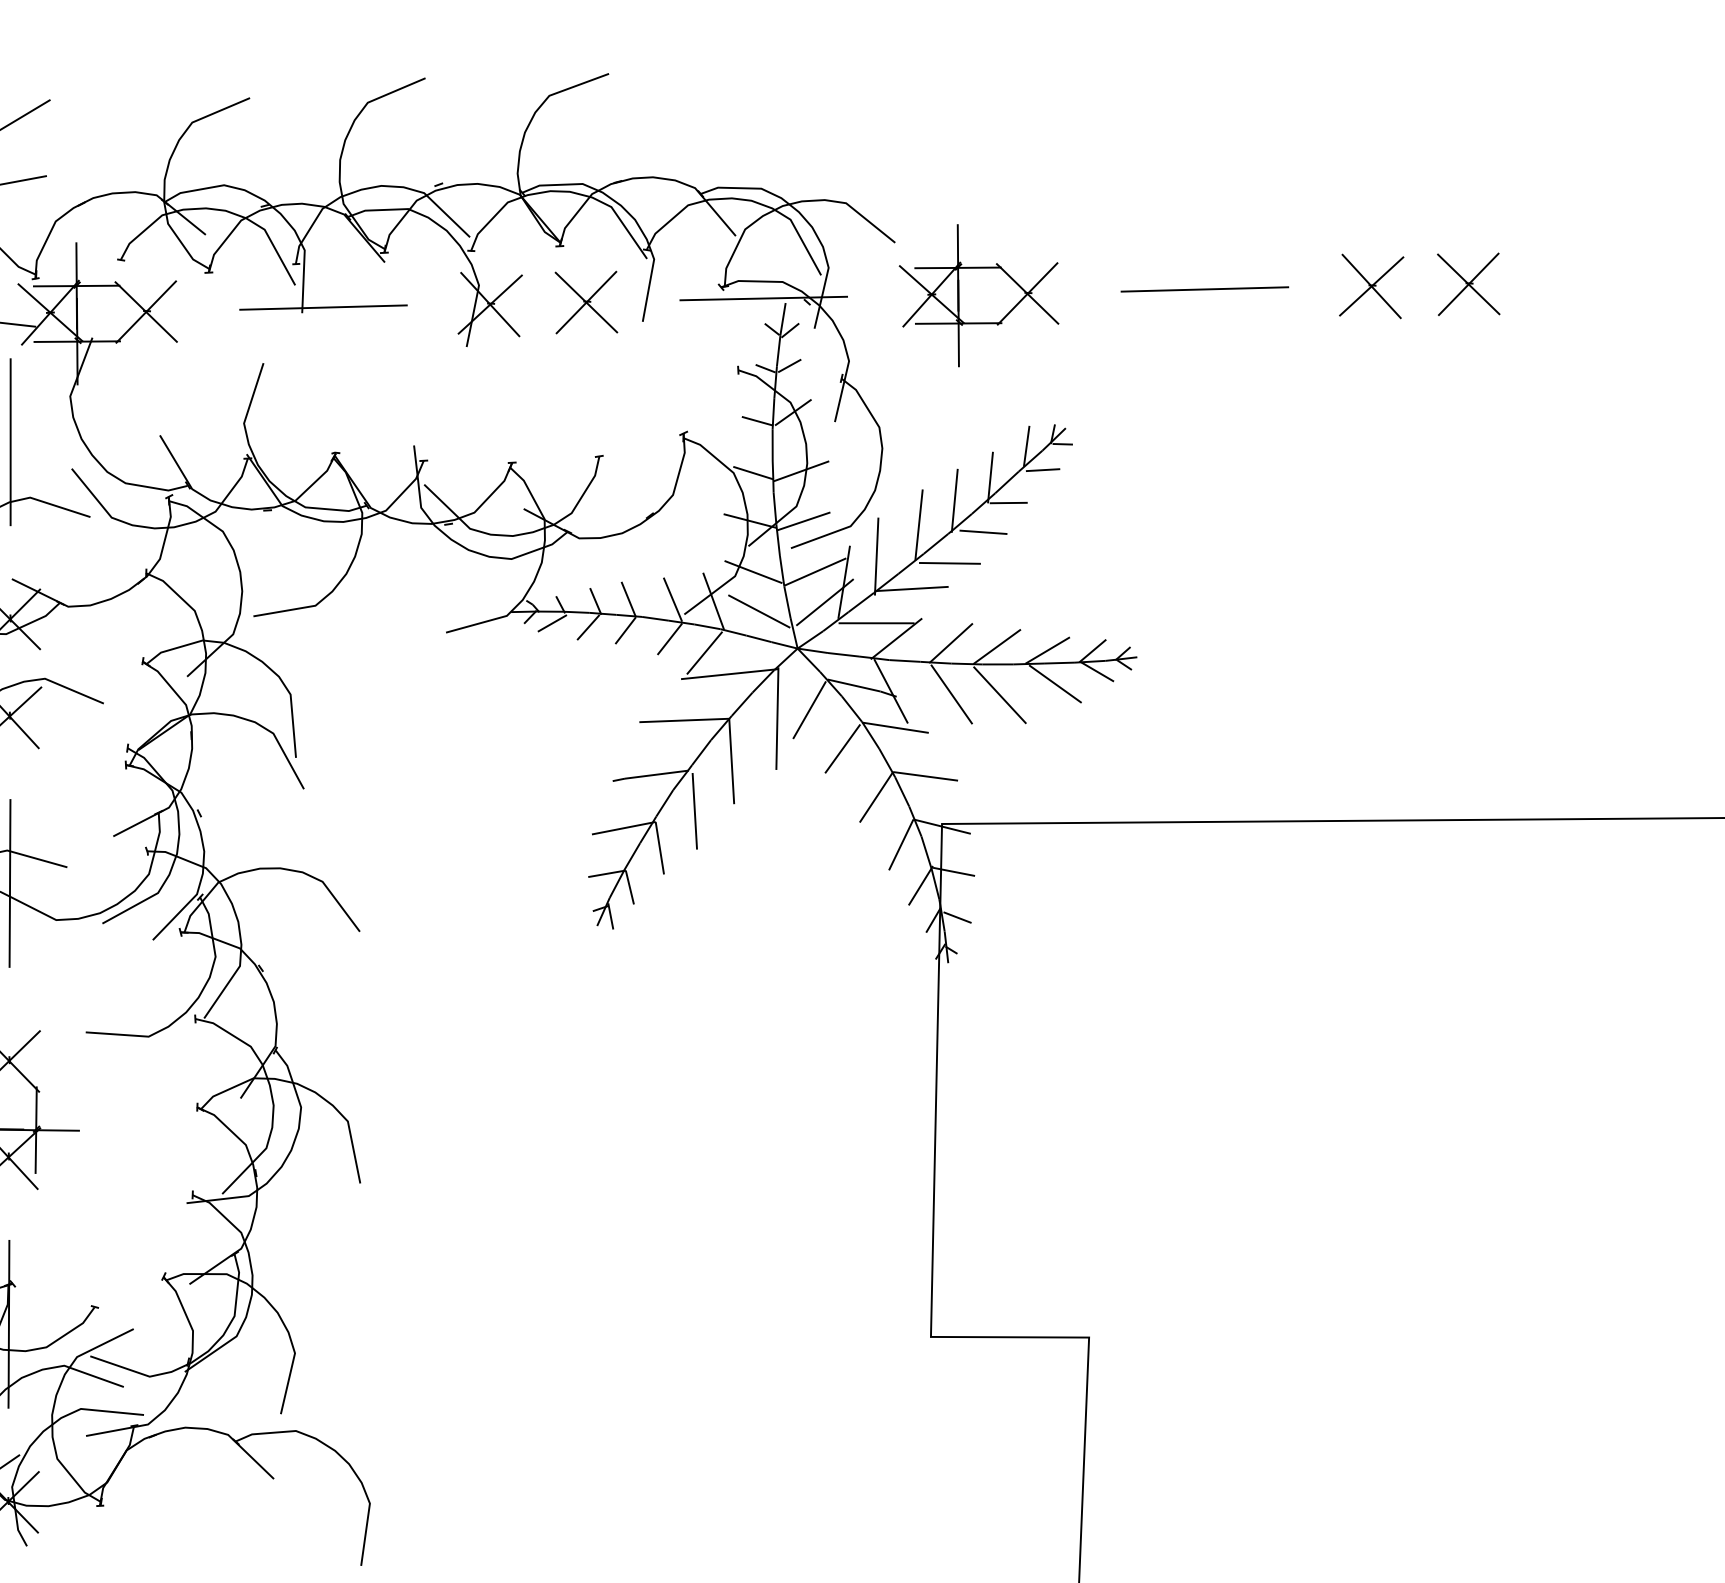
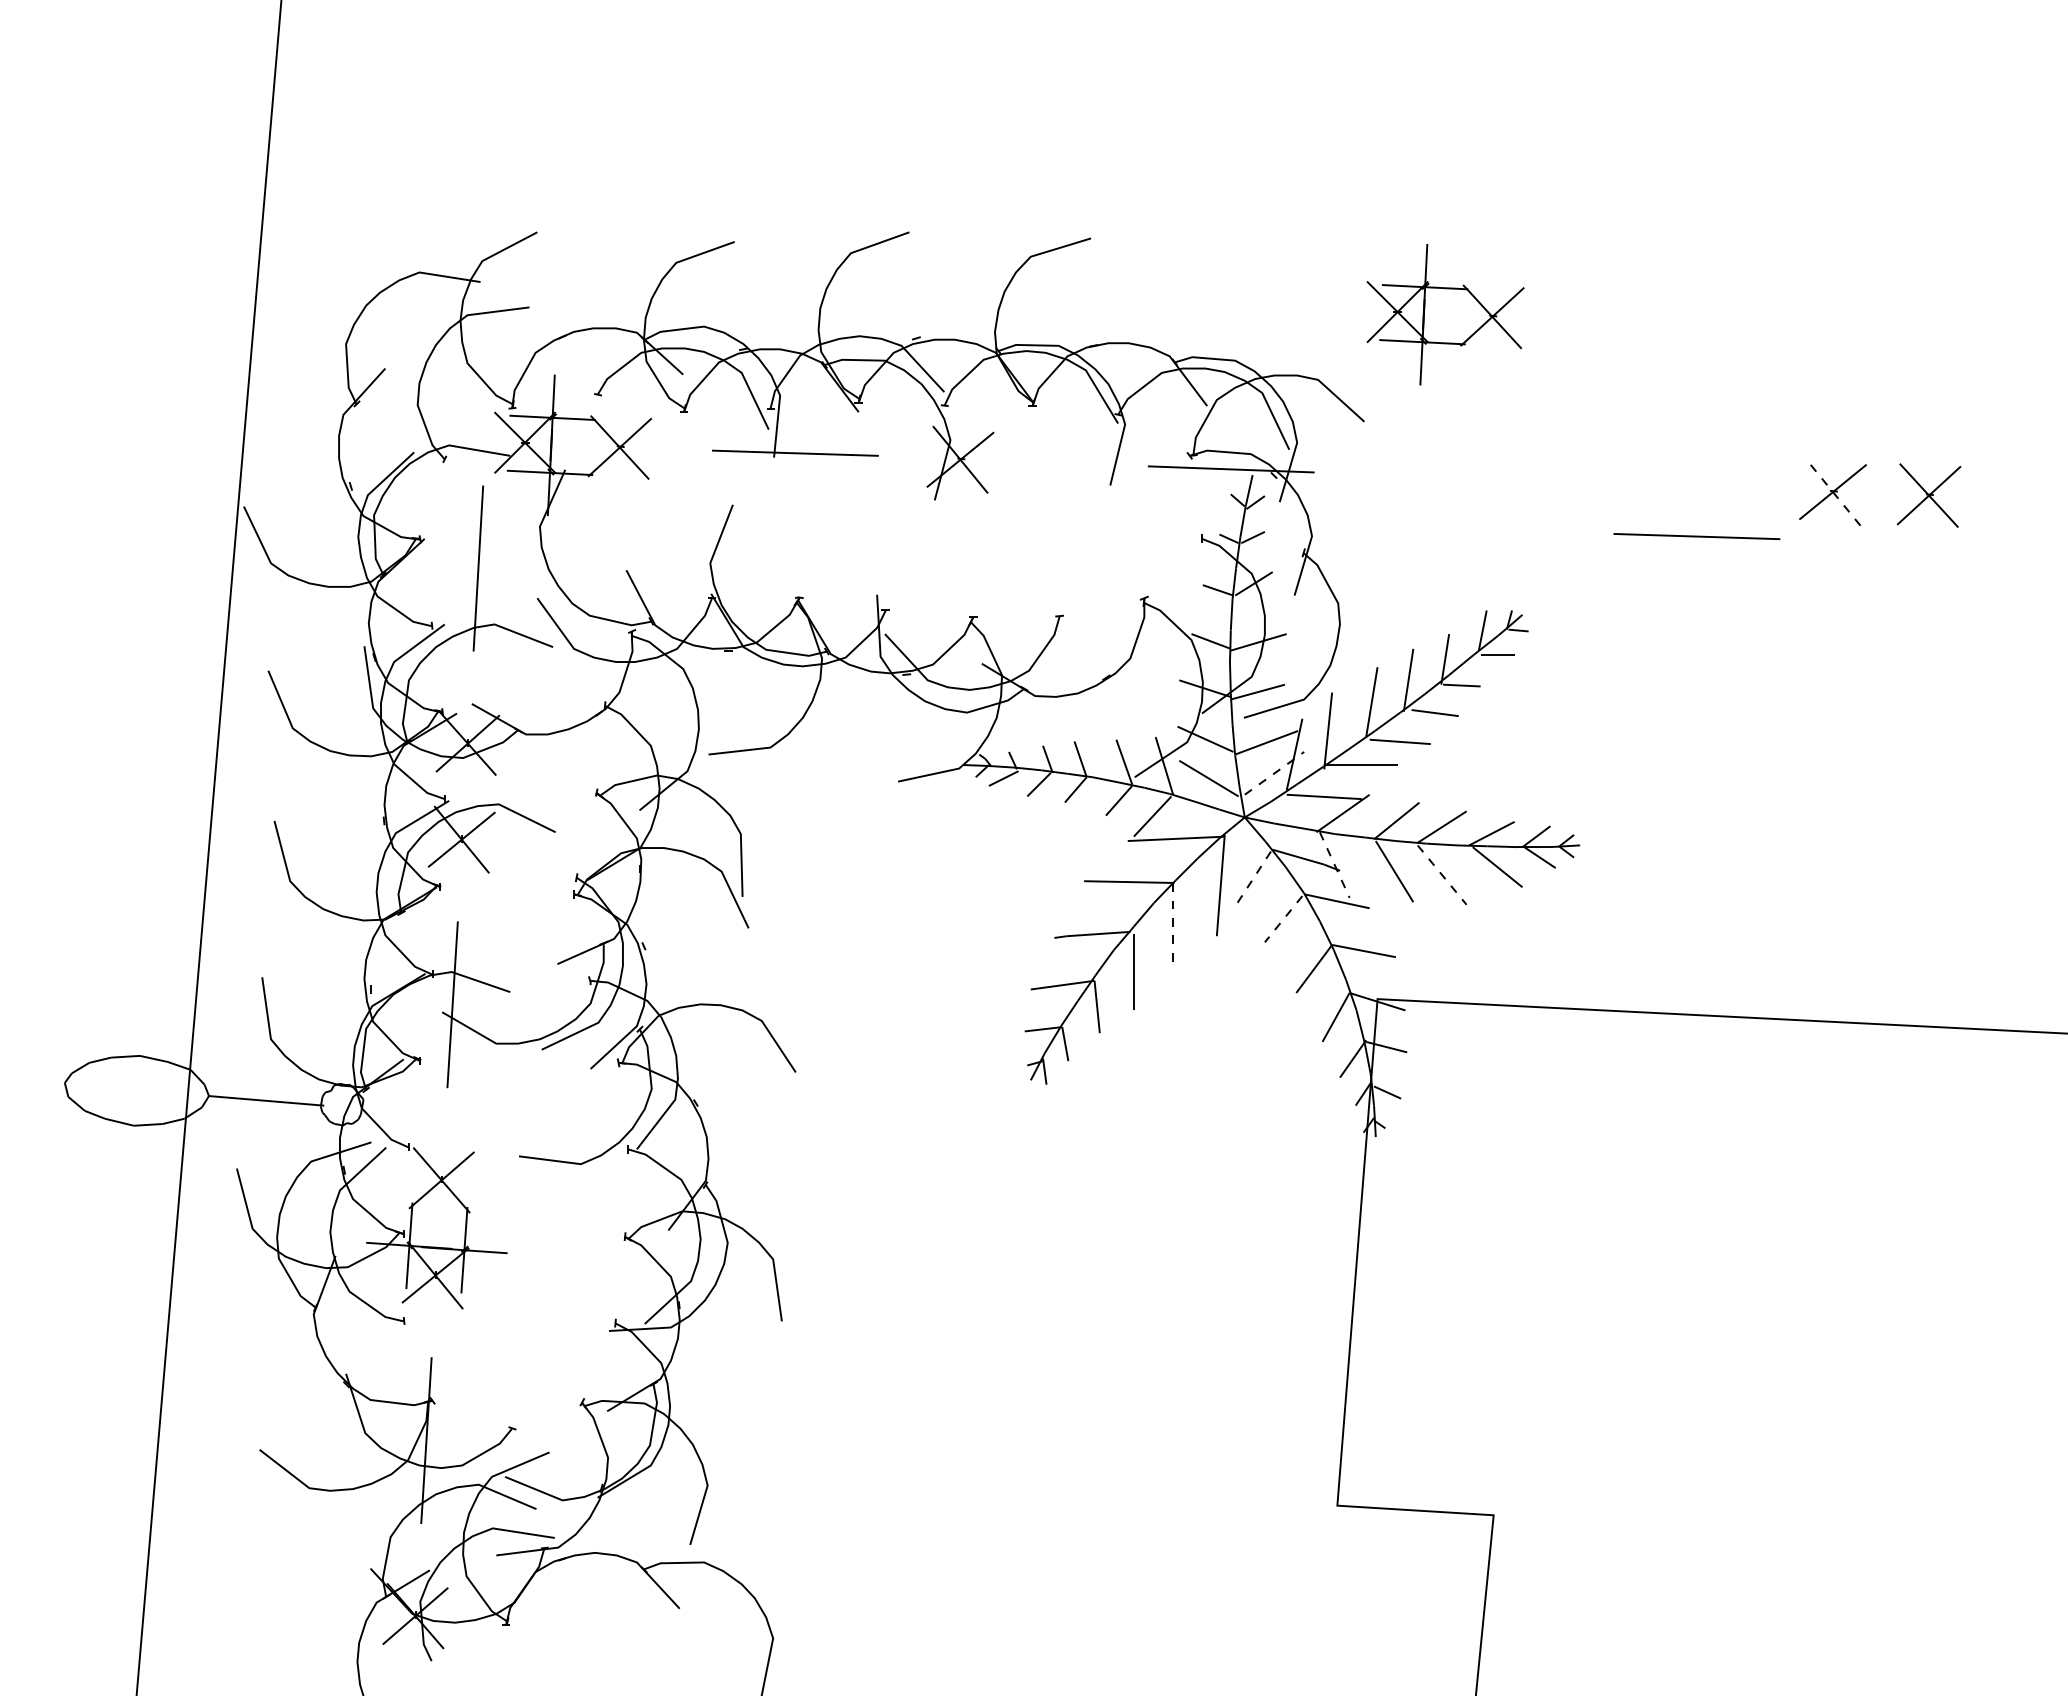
line: (1371, 285) -> (1832, 491), solid -> dashed
line: (1204, 289) -> (1696, 536), moved
part: (980, 294) -> (1445, 314), moved
part: (586, 302) -> (1055, 463), removed
line: (825, 601) -> (1275, 772), solid -> dashed
line: (891, 691) -> (1335, 865), solid -> dashed
line: (1000, 695) -> (1442, 875), solid -> dashed
line: (810, 710) -> (1253, 879), solid -> dashed
line: (842, 749) -> (1283, 919), solid -> dashed
line: (732, 760) -> (1173, 924), solid -> dashed

